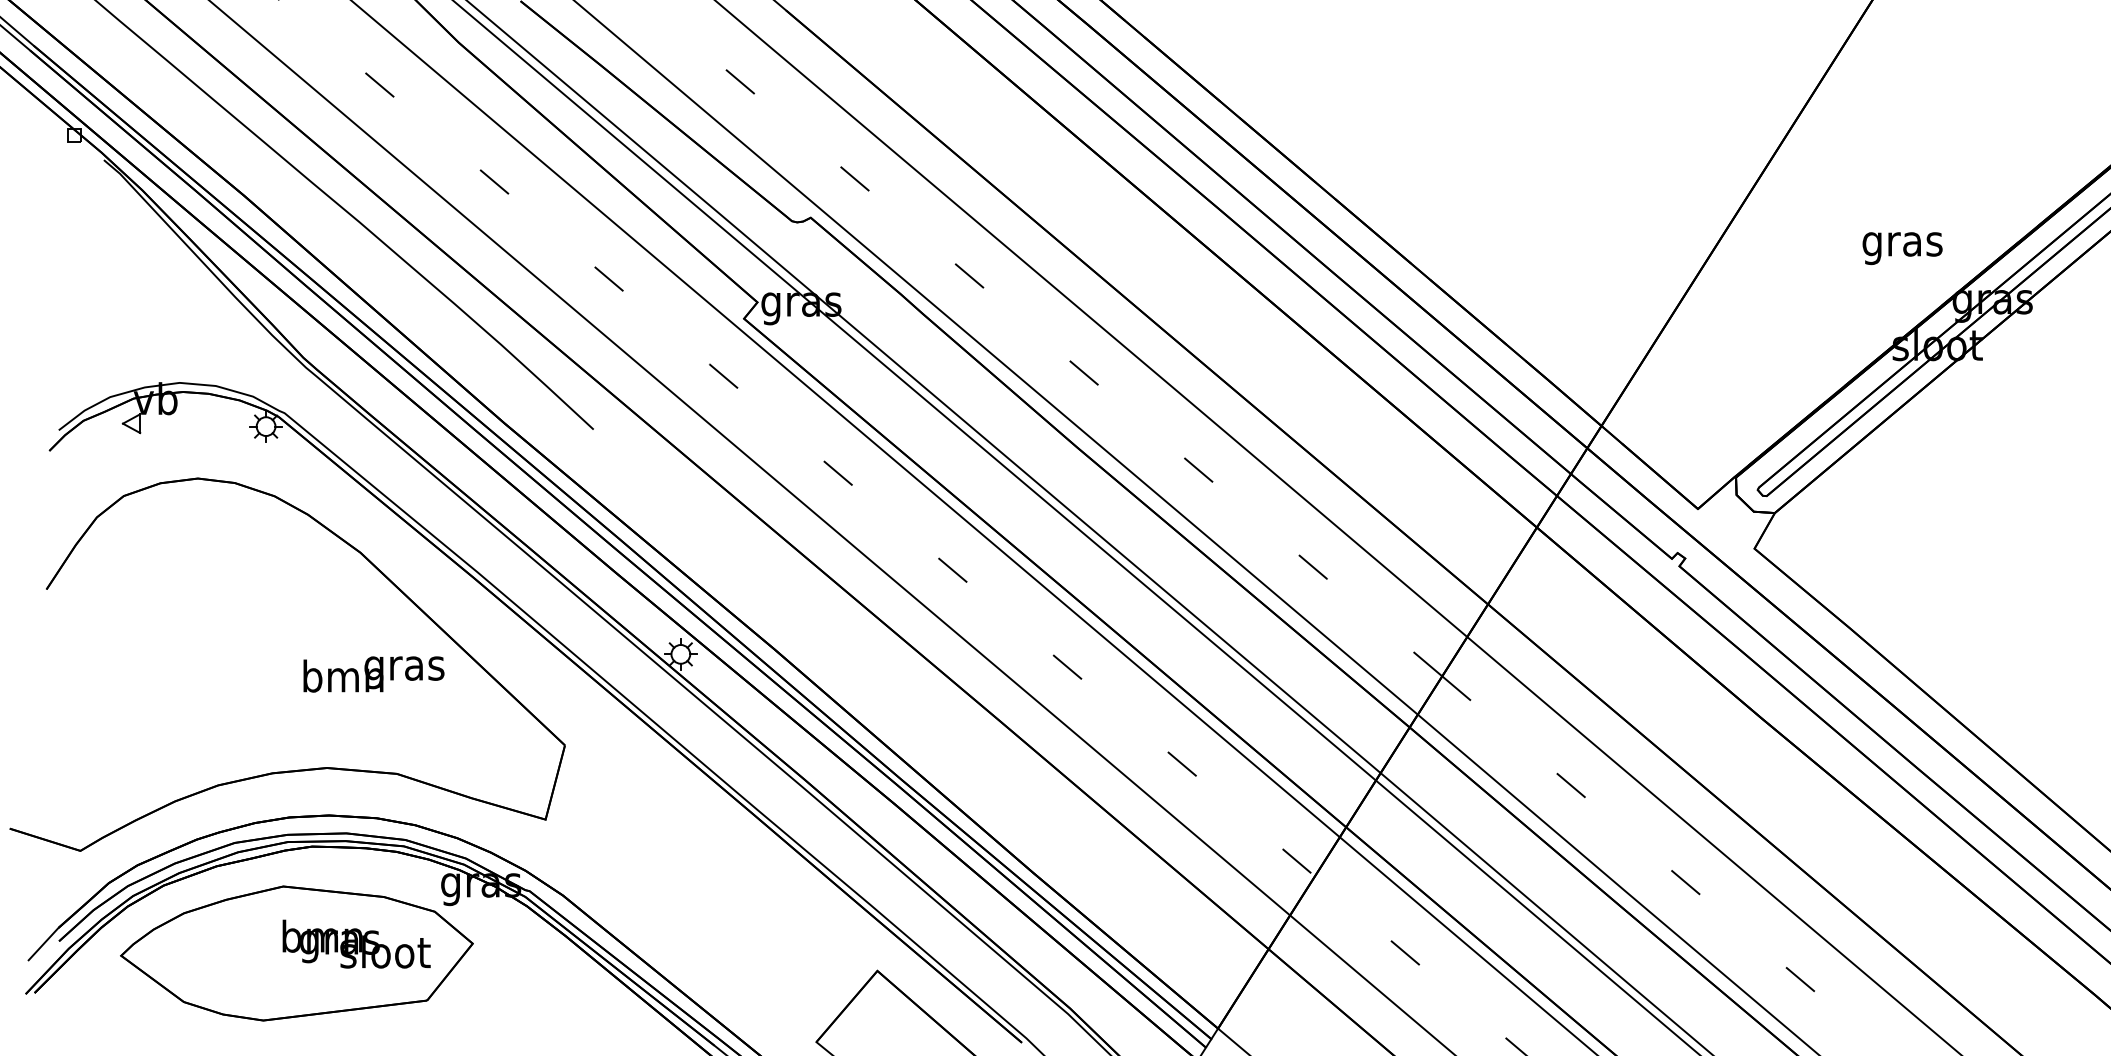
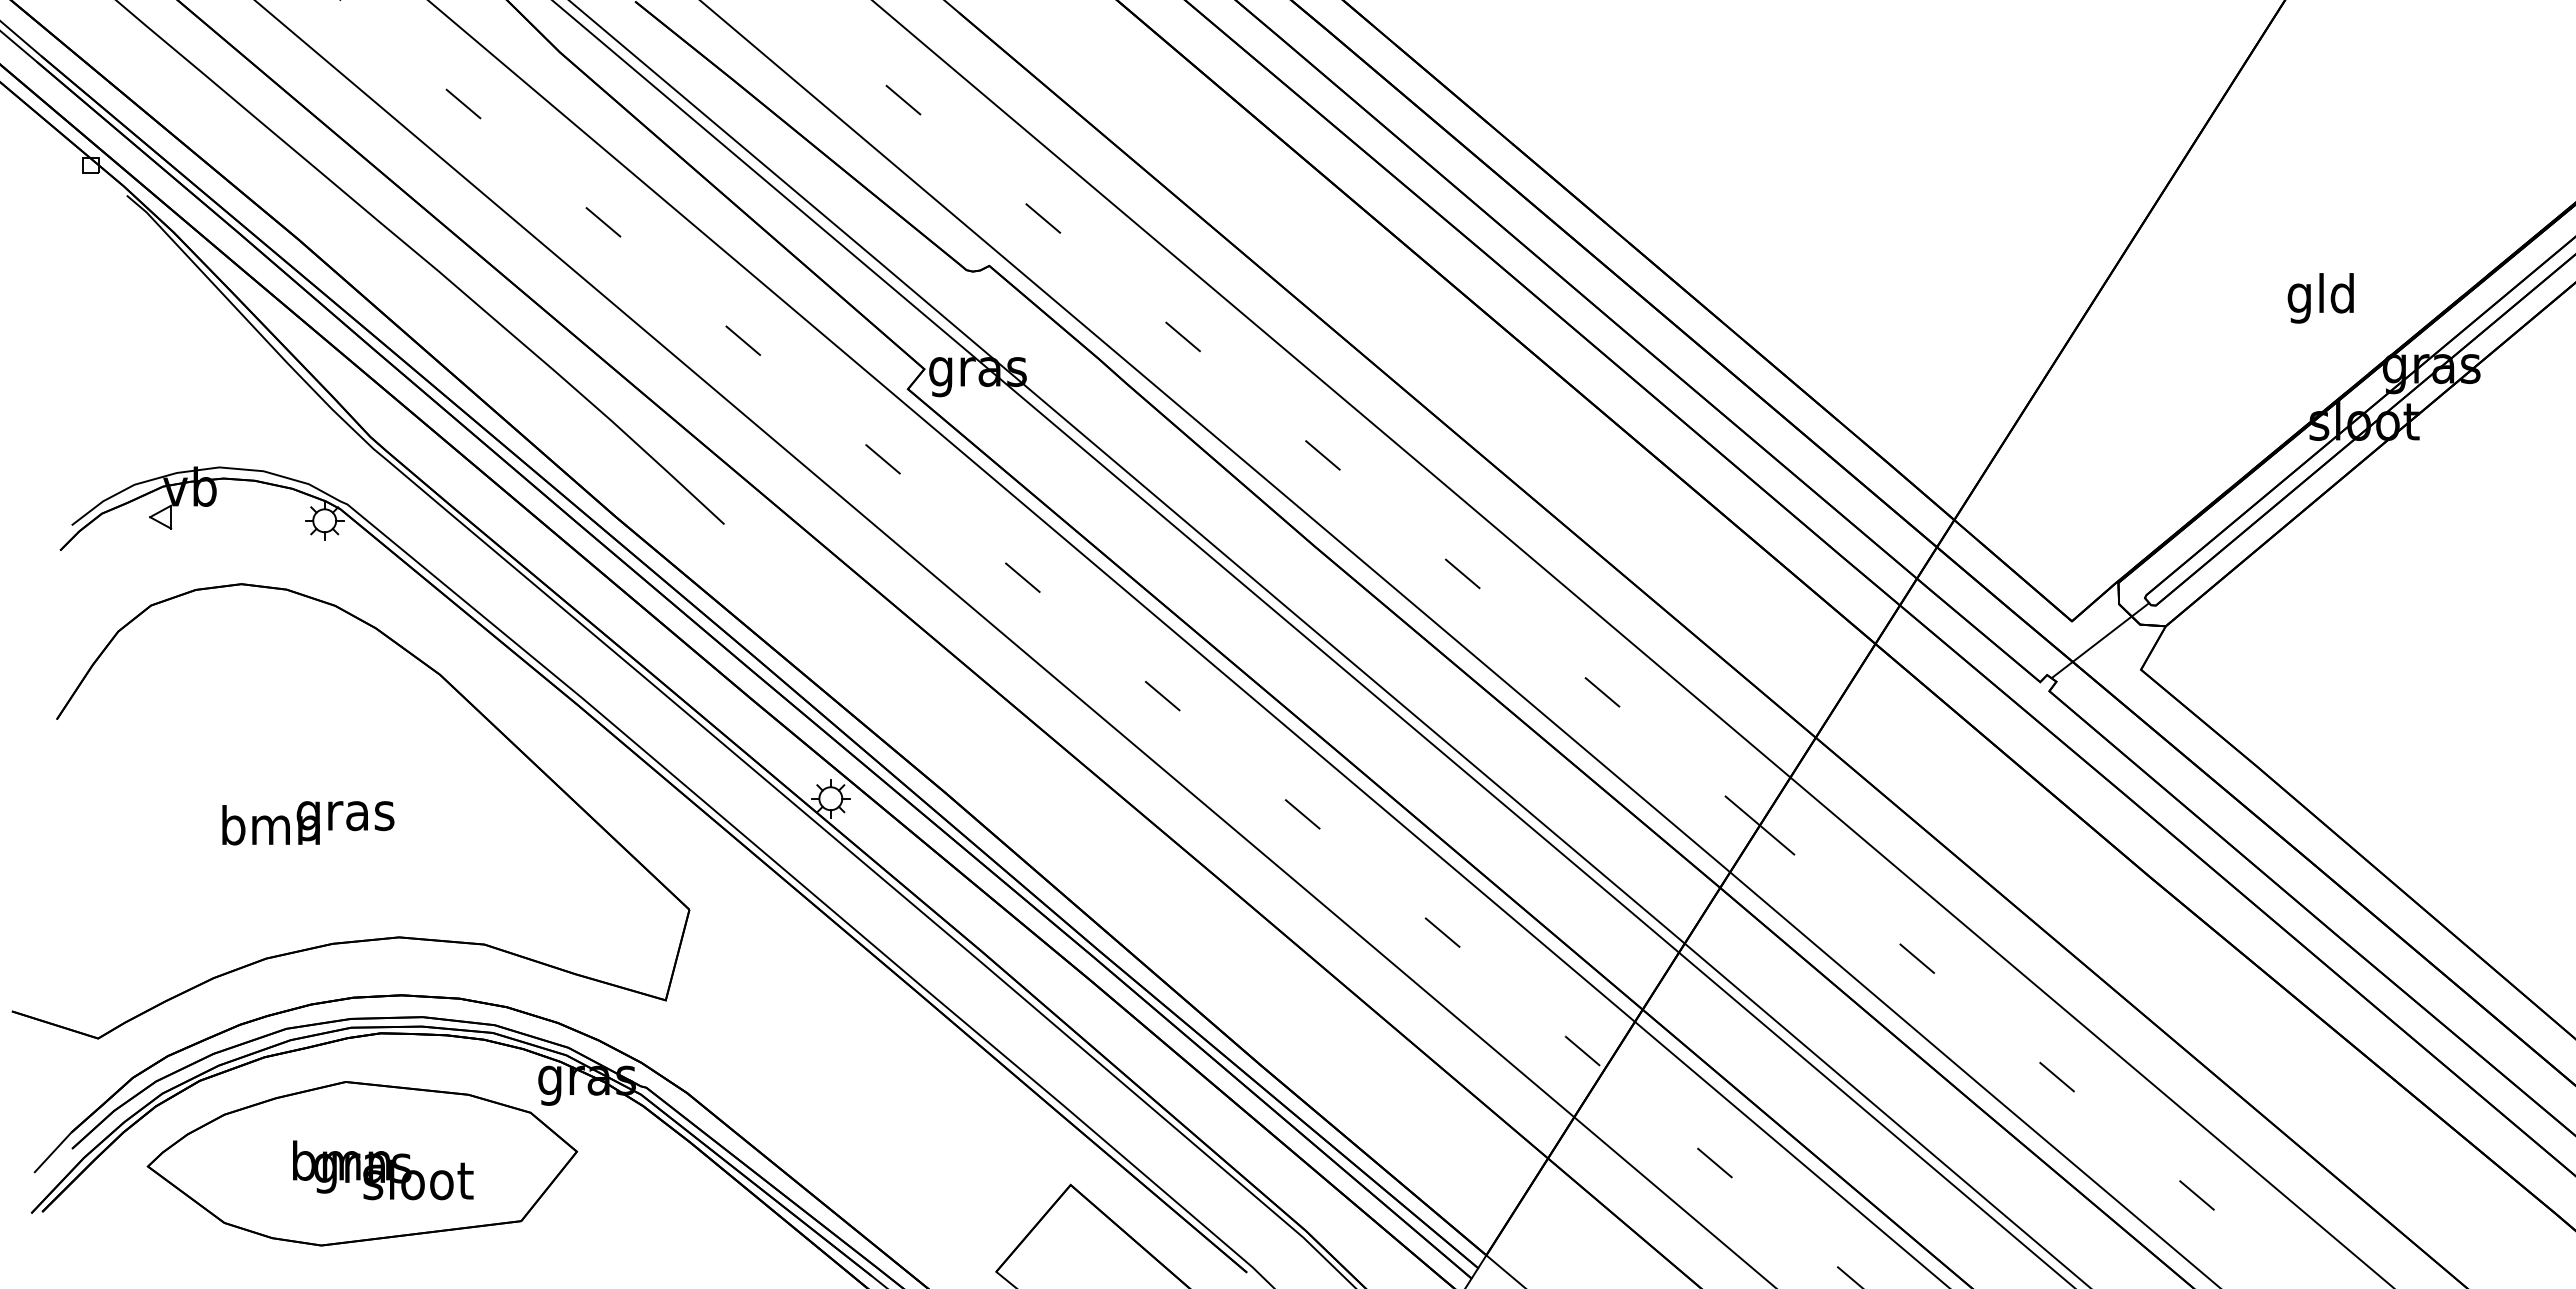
text: (1902, 244) -> (2321, 298), gras -> gld
line: (1721, 524) -> (2100, 640), added
text: (374, 674) -> (308, 823), moved
text: (356, 944) -> (383, 1170), moved

